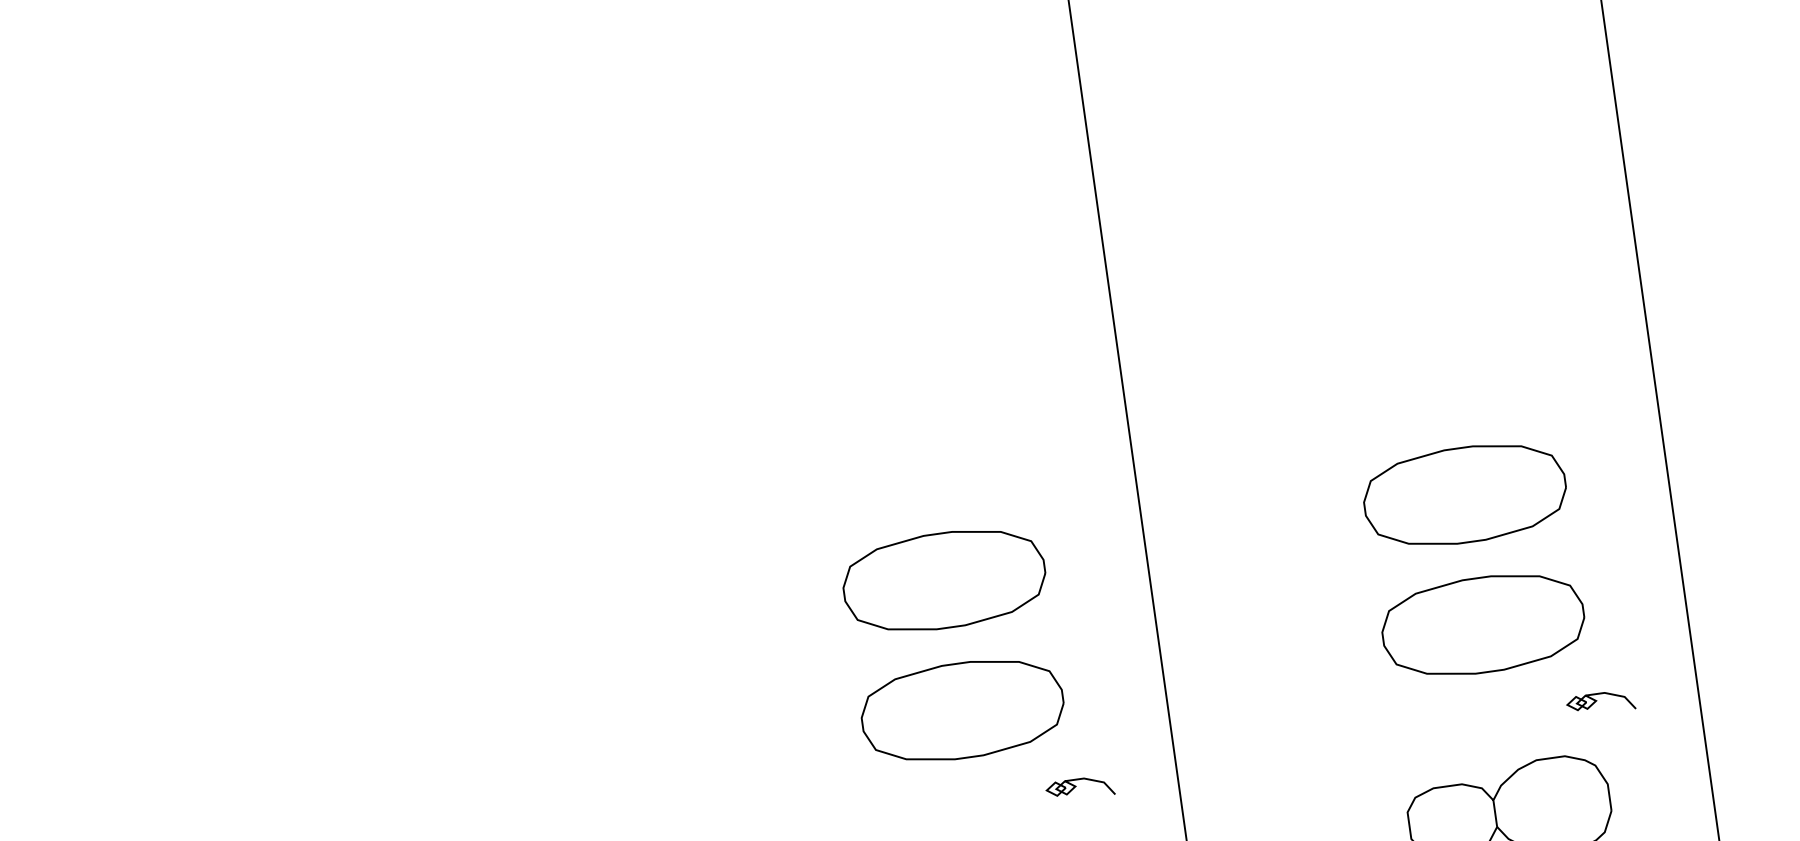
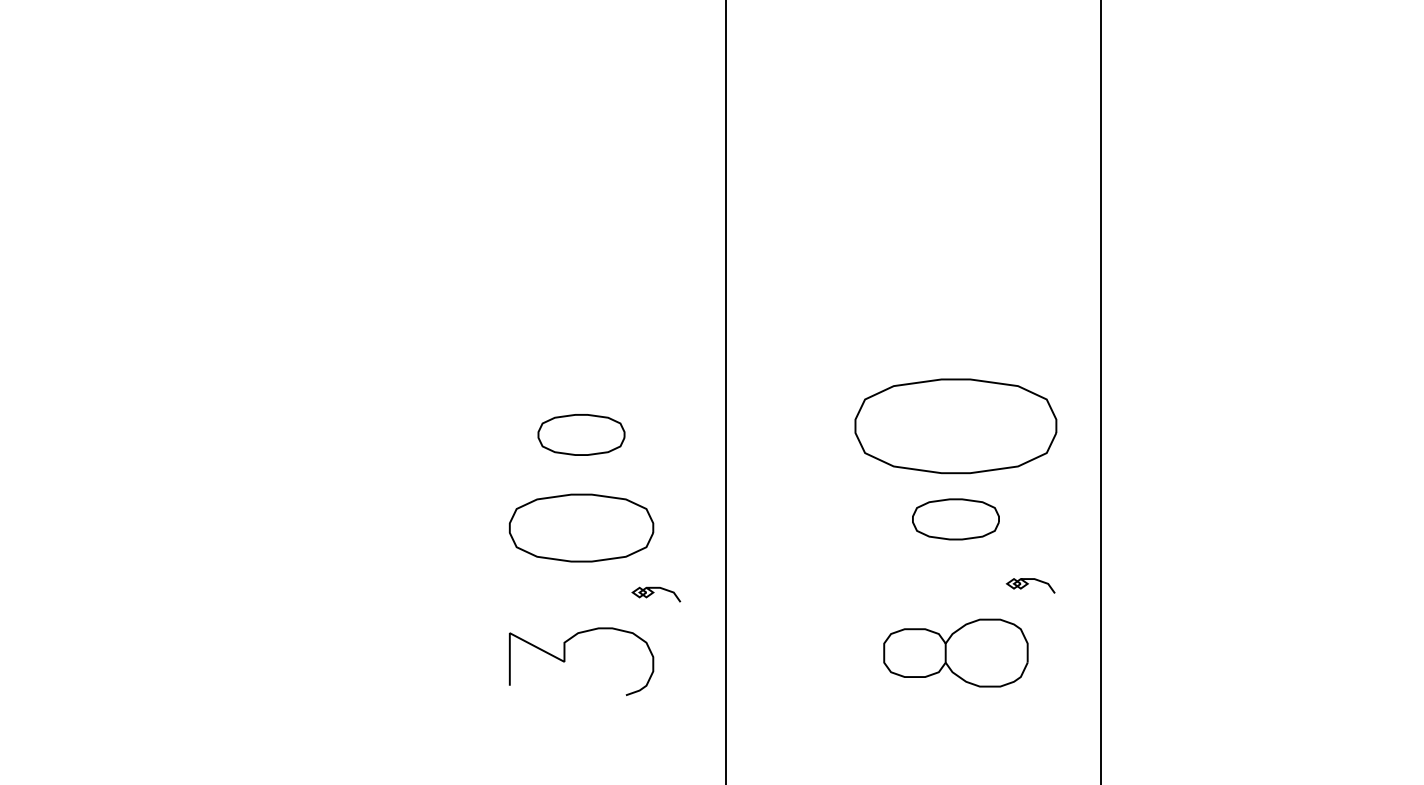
part: (1464, 494) -> (955, 425), size x1.4
part: (944, 580) -> (581, 434), size x0.6
part: (1482, 625) -> (955, 519), size x0.6

